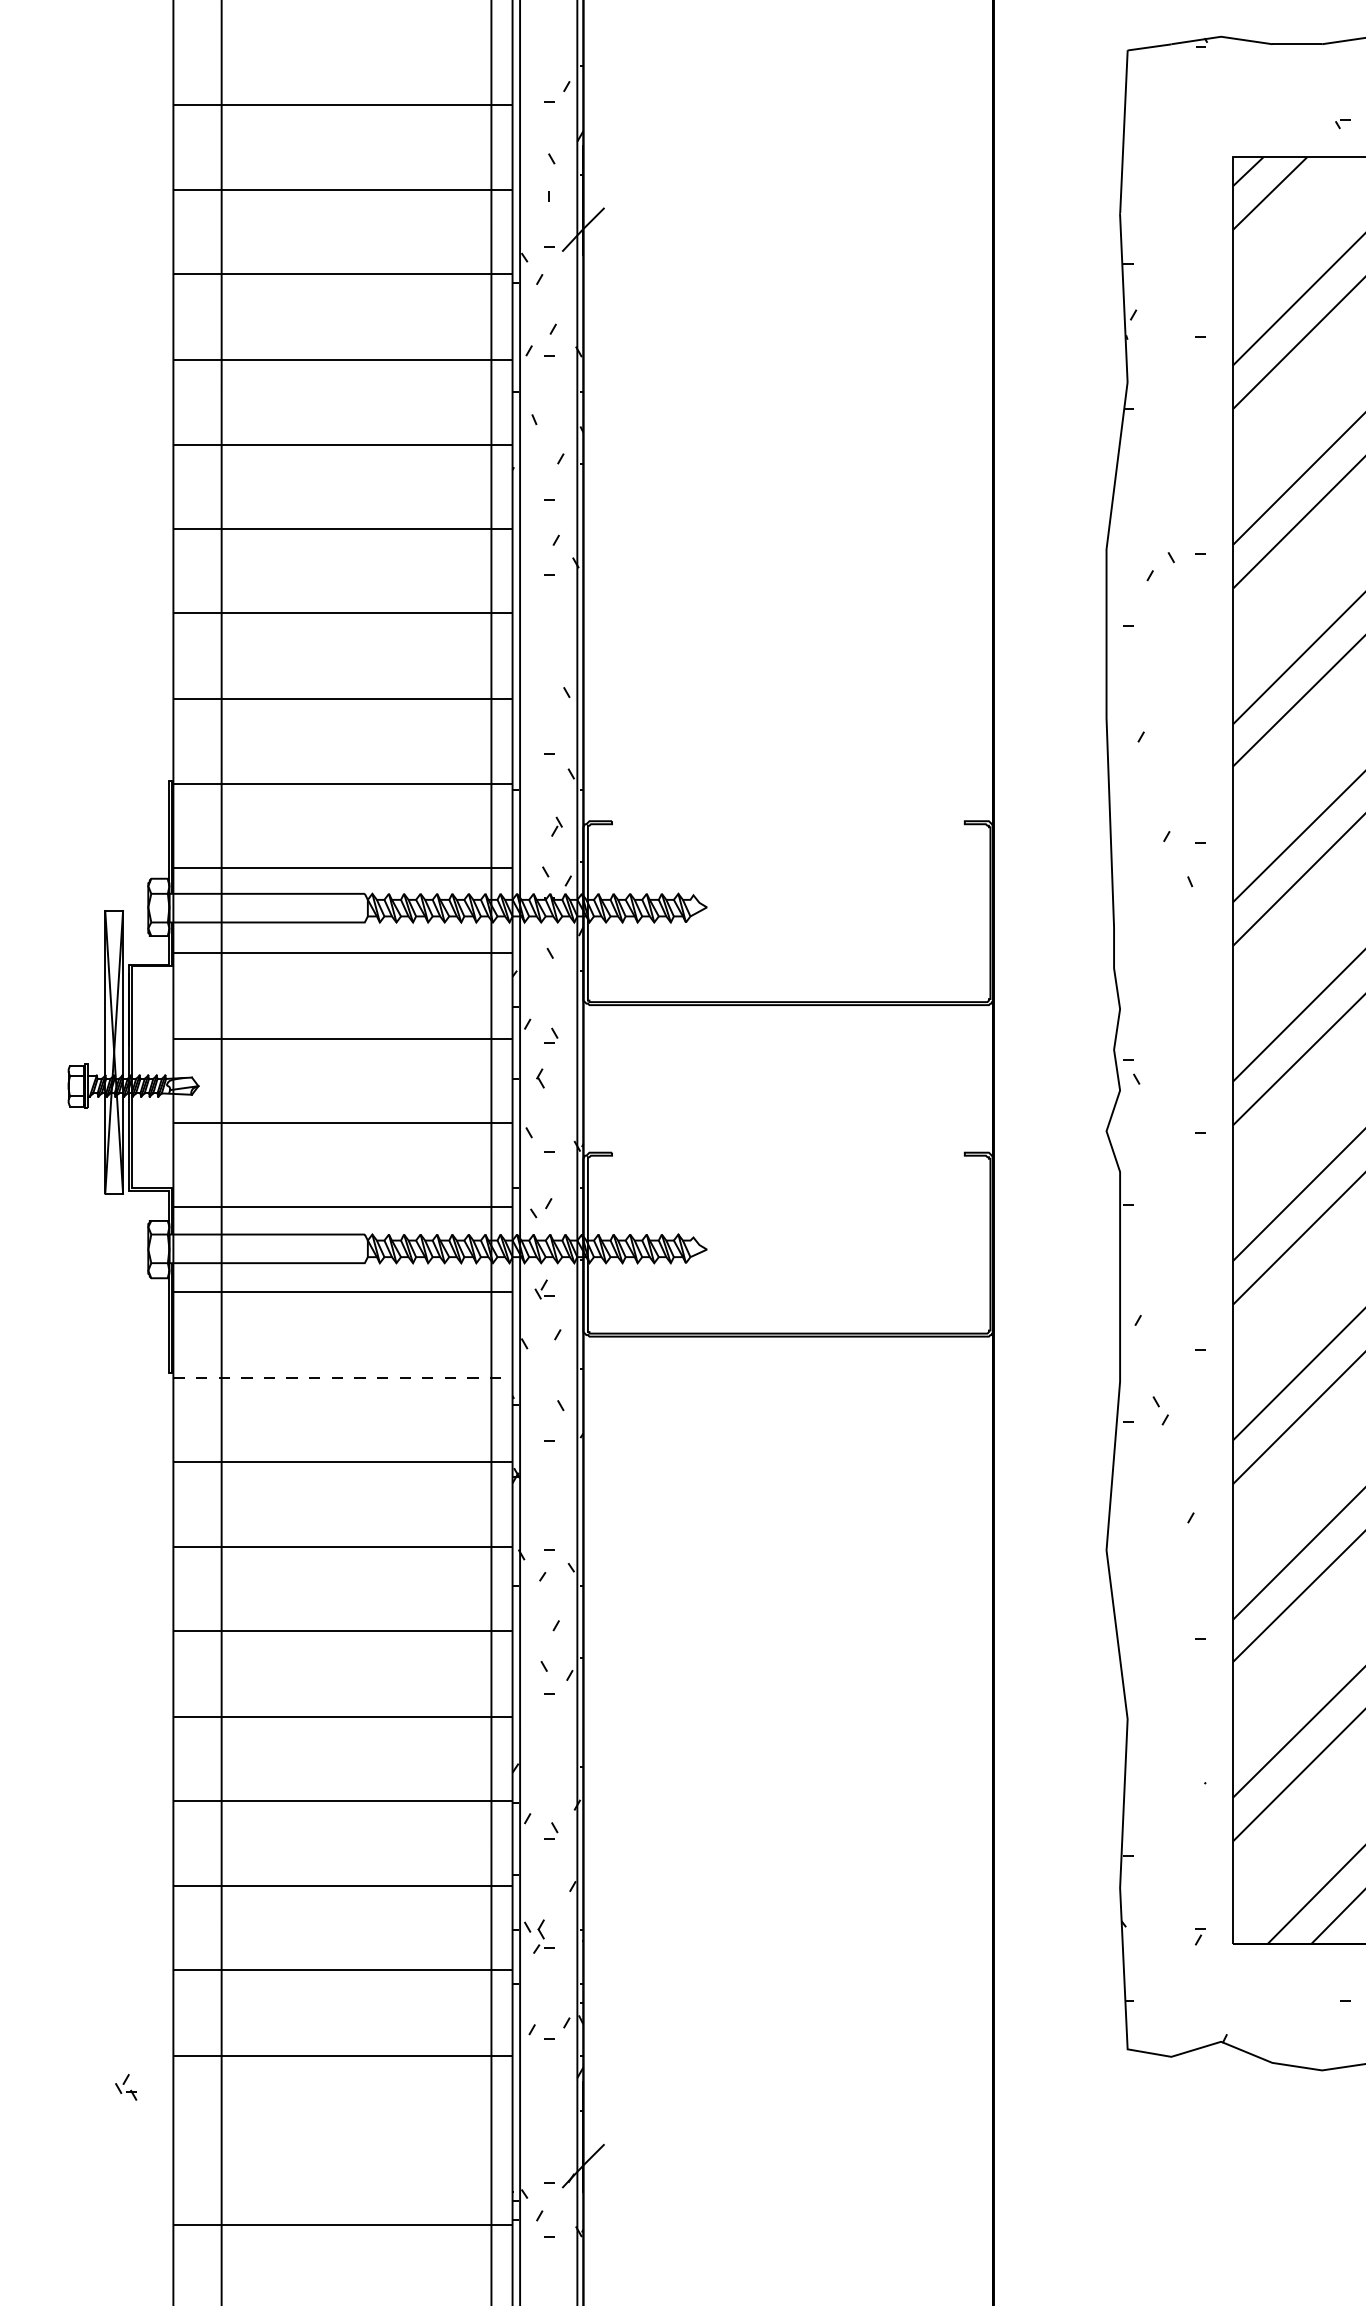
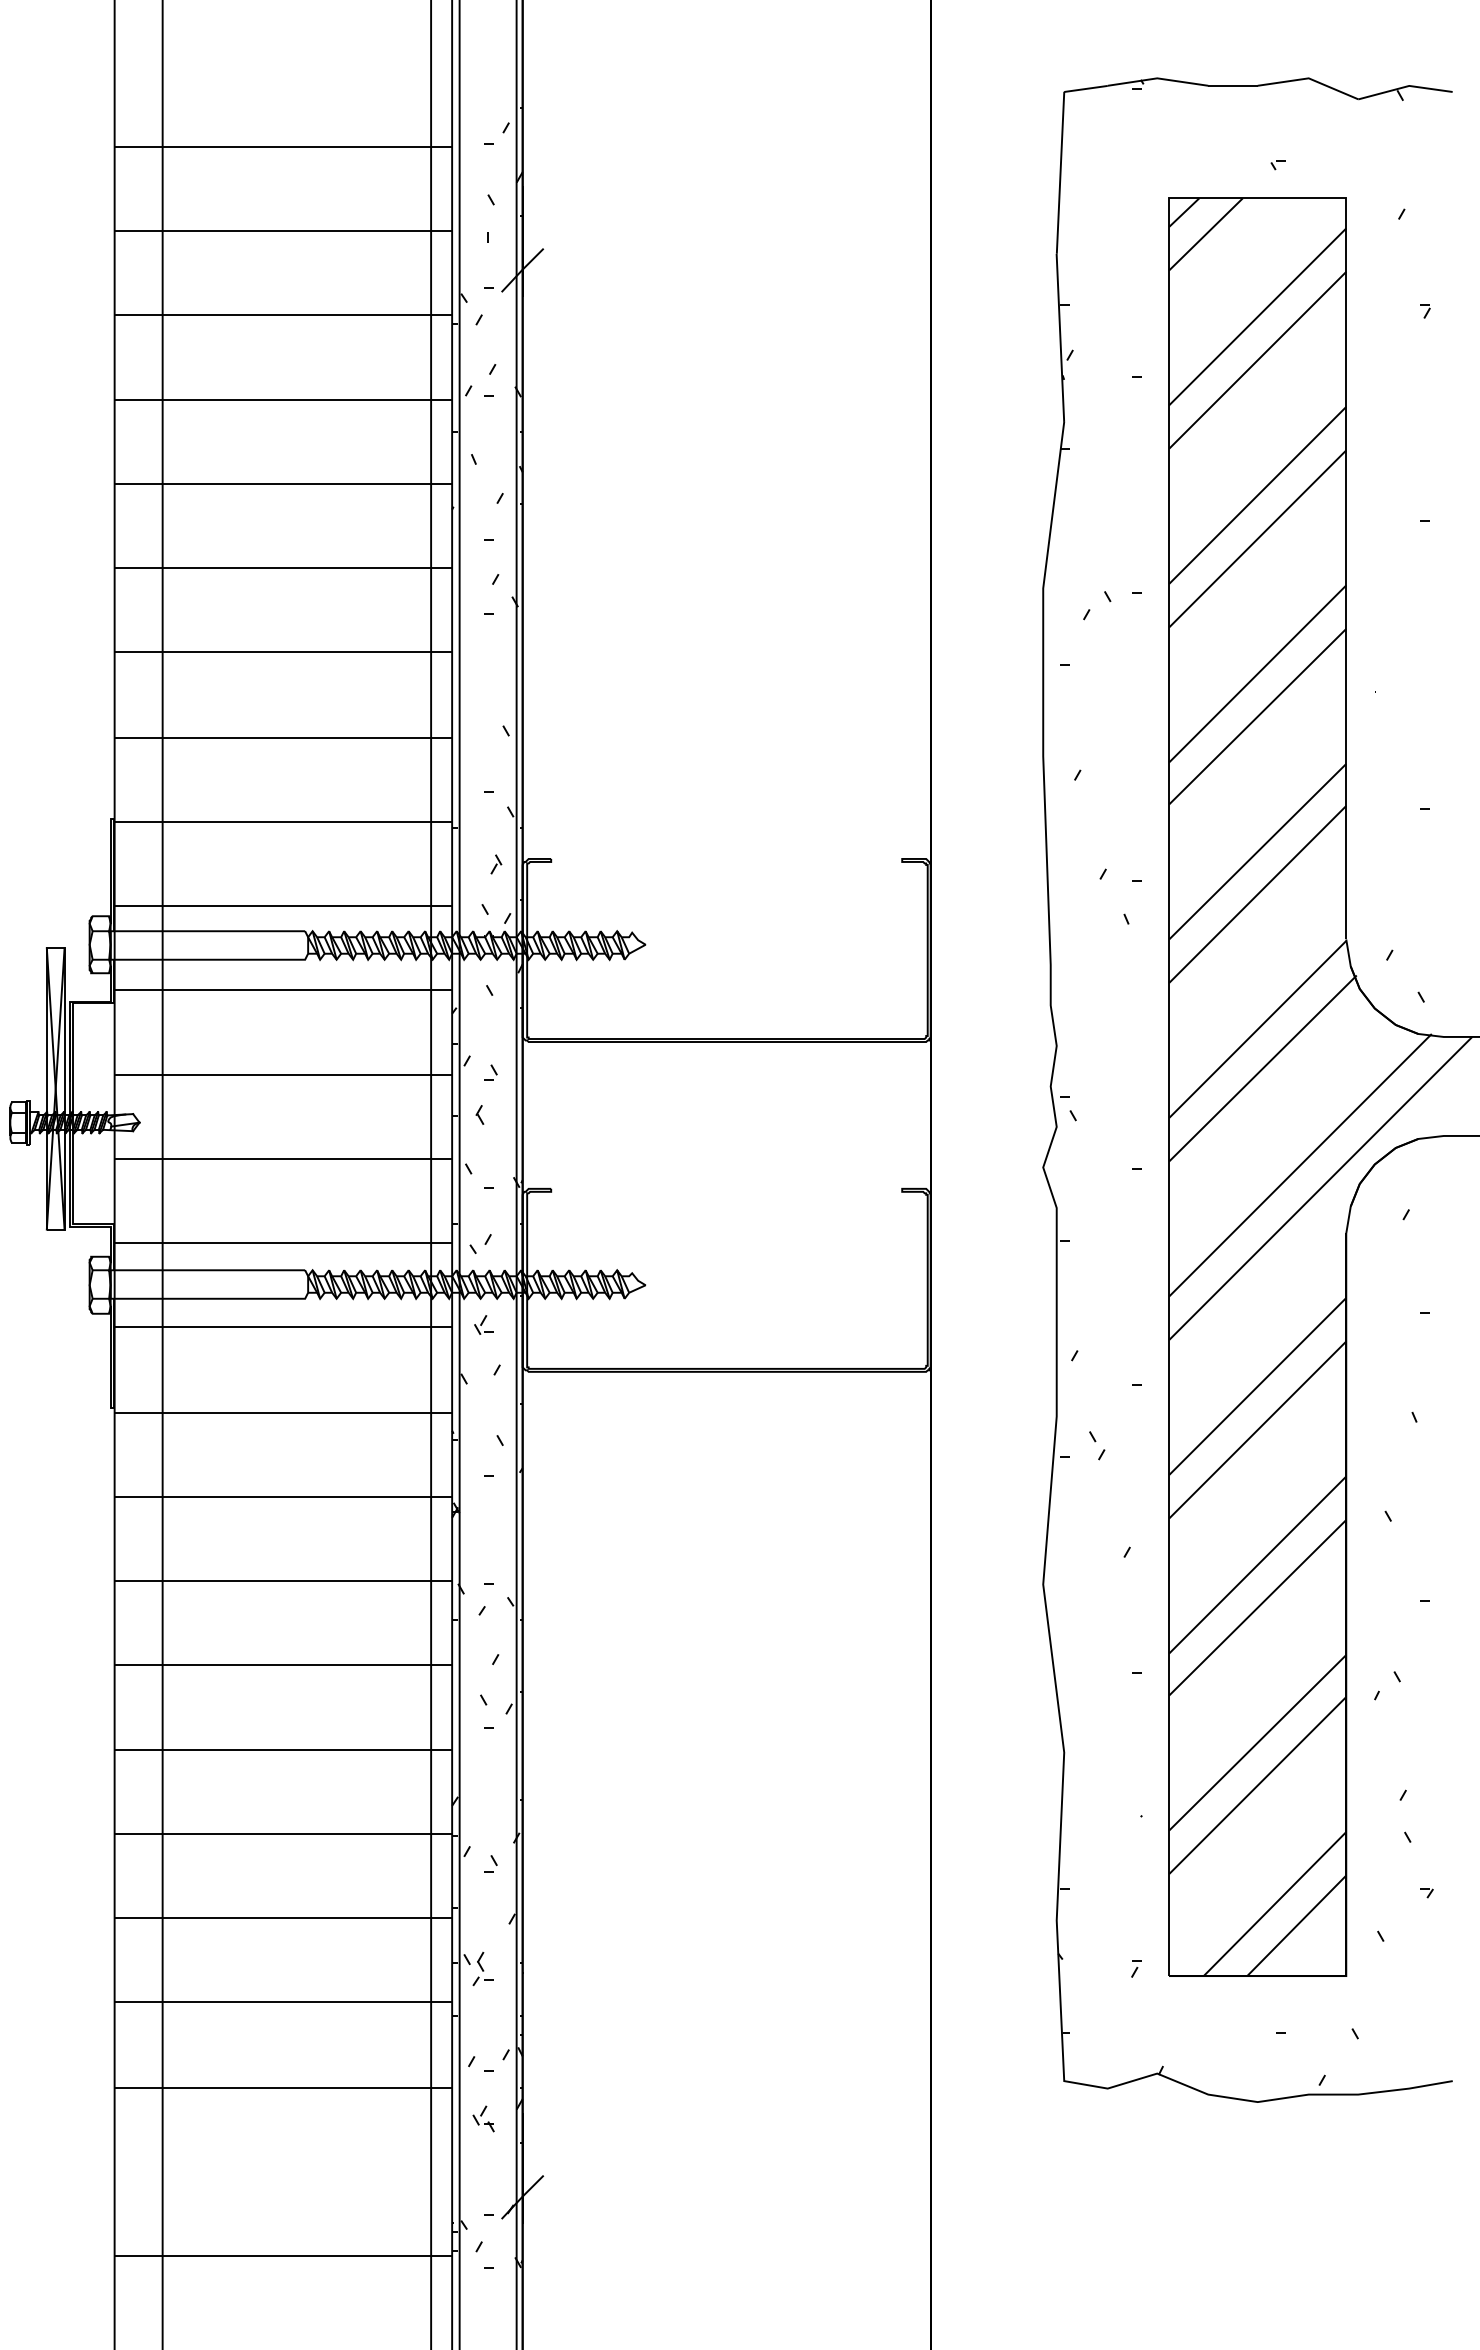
line: (343, 1377) -> (283, 1412), dashed -> solid
part: (126, 2086) -> (483, 2118), moved

